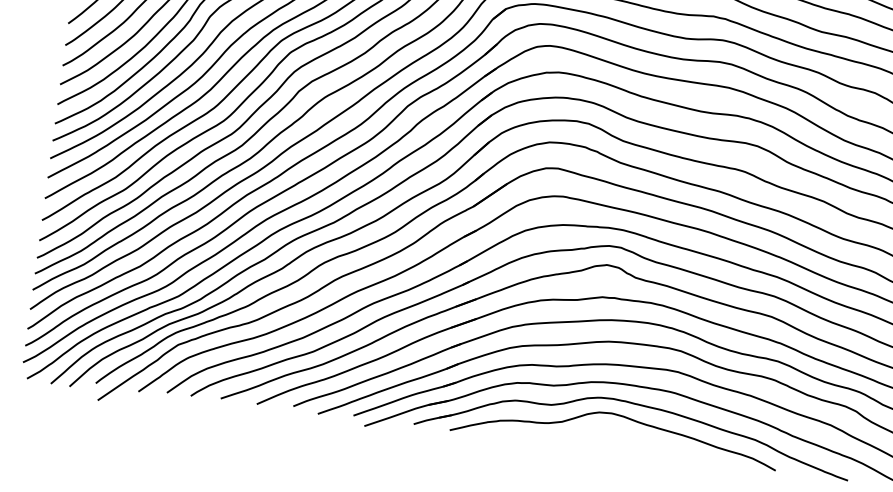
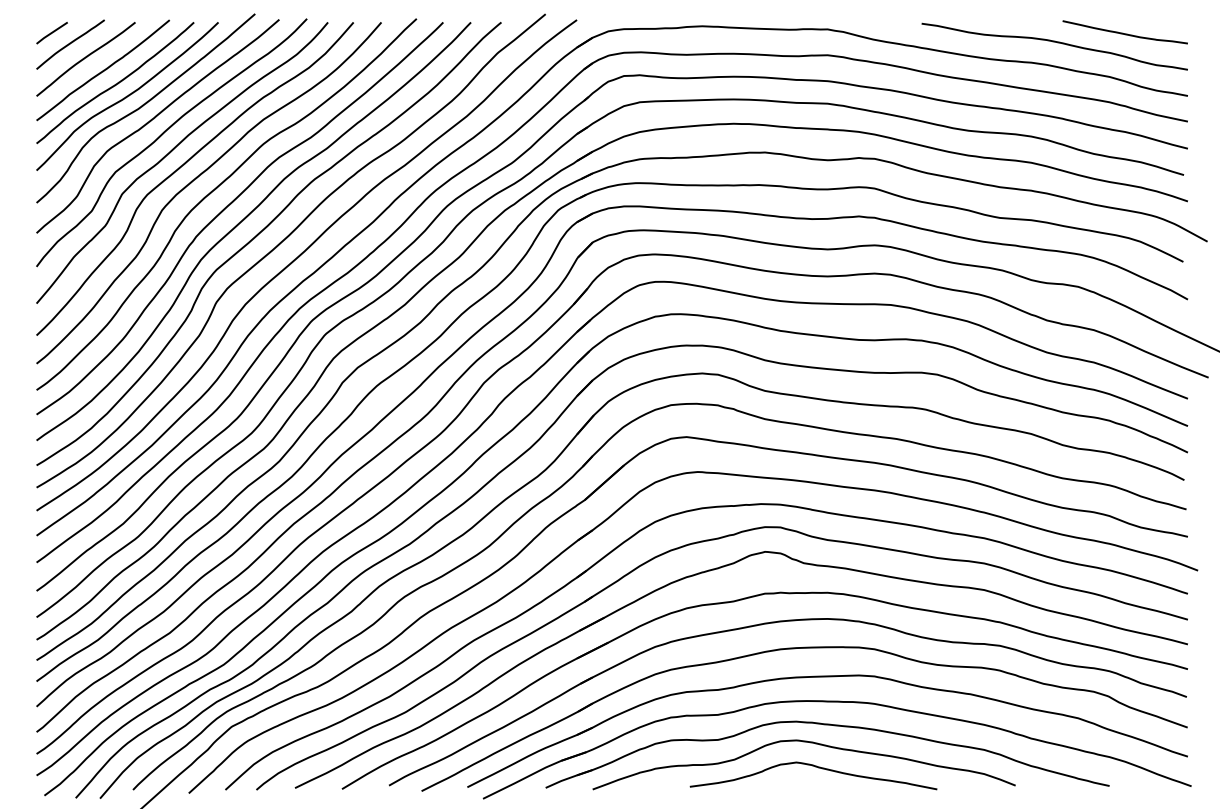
curve: (623, 436) -> (815, 767), added

